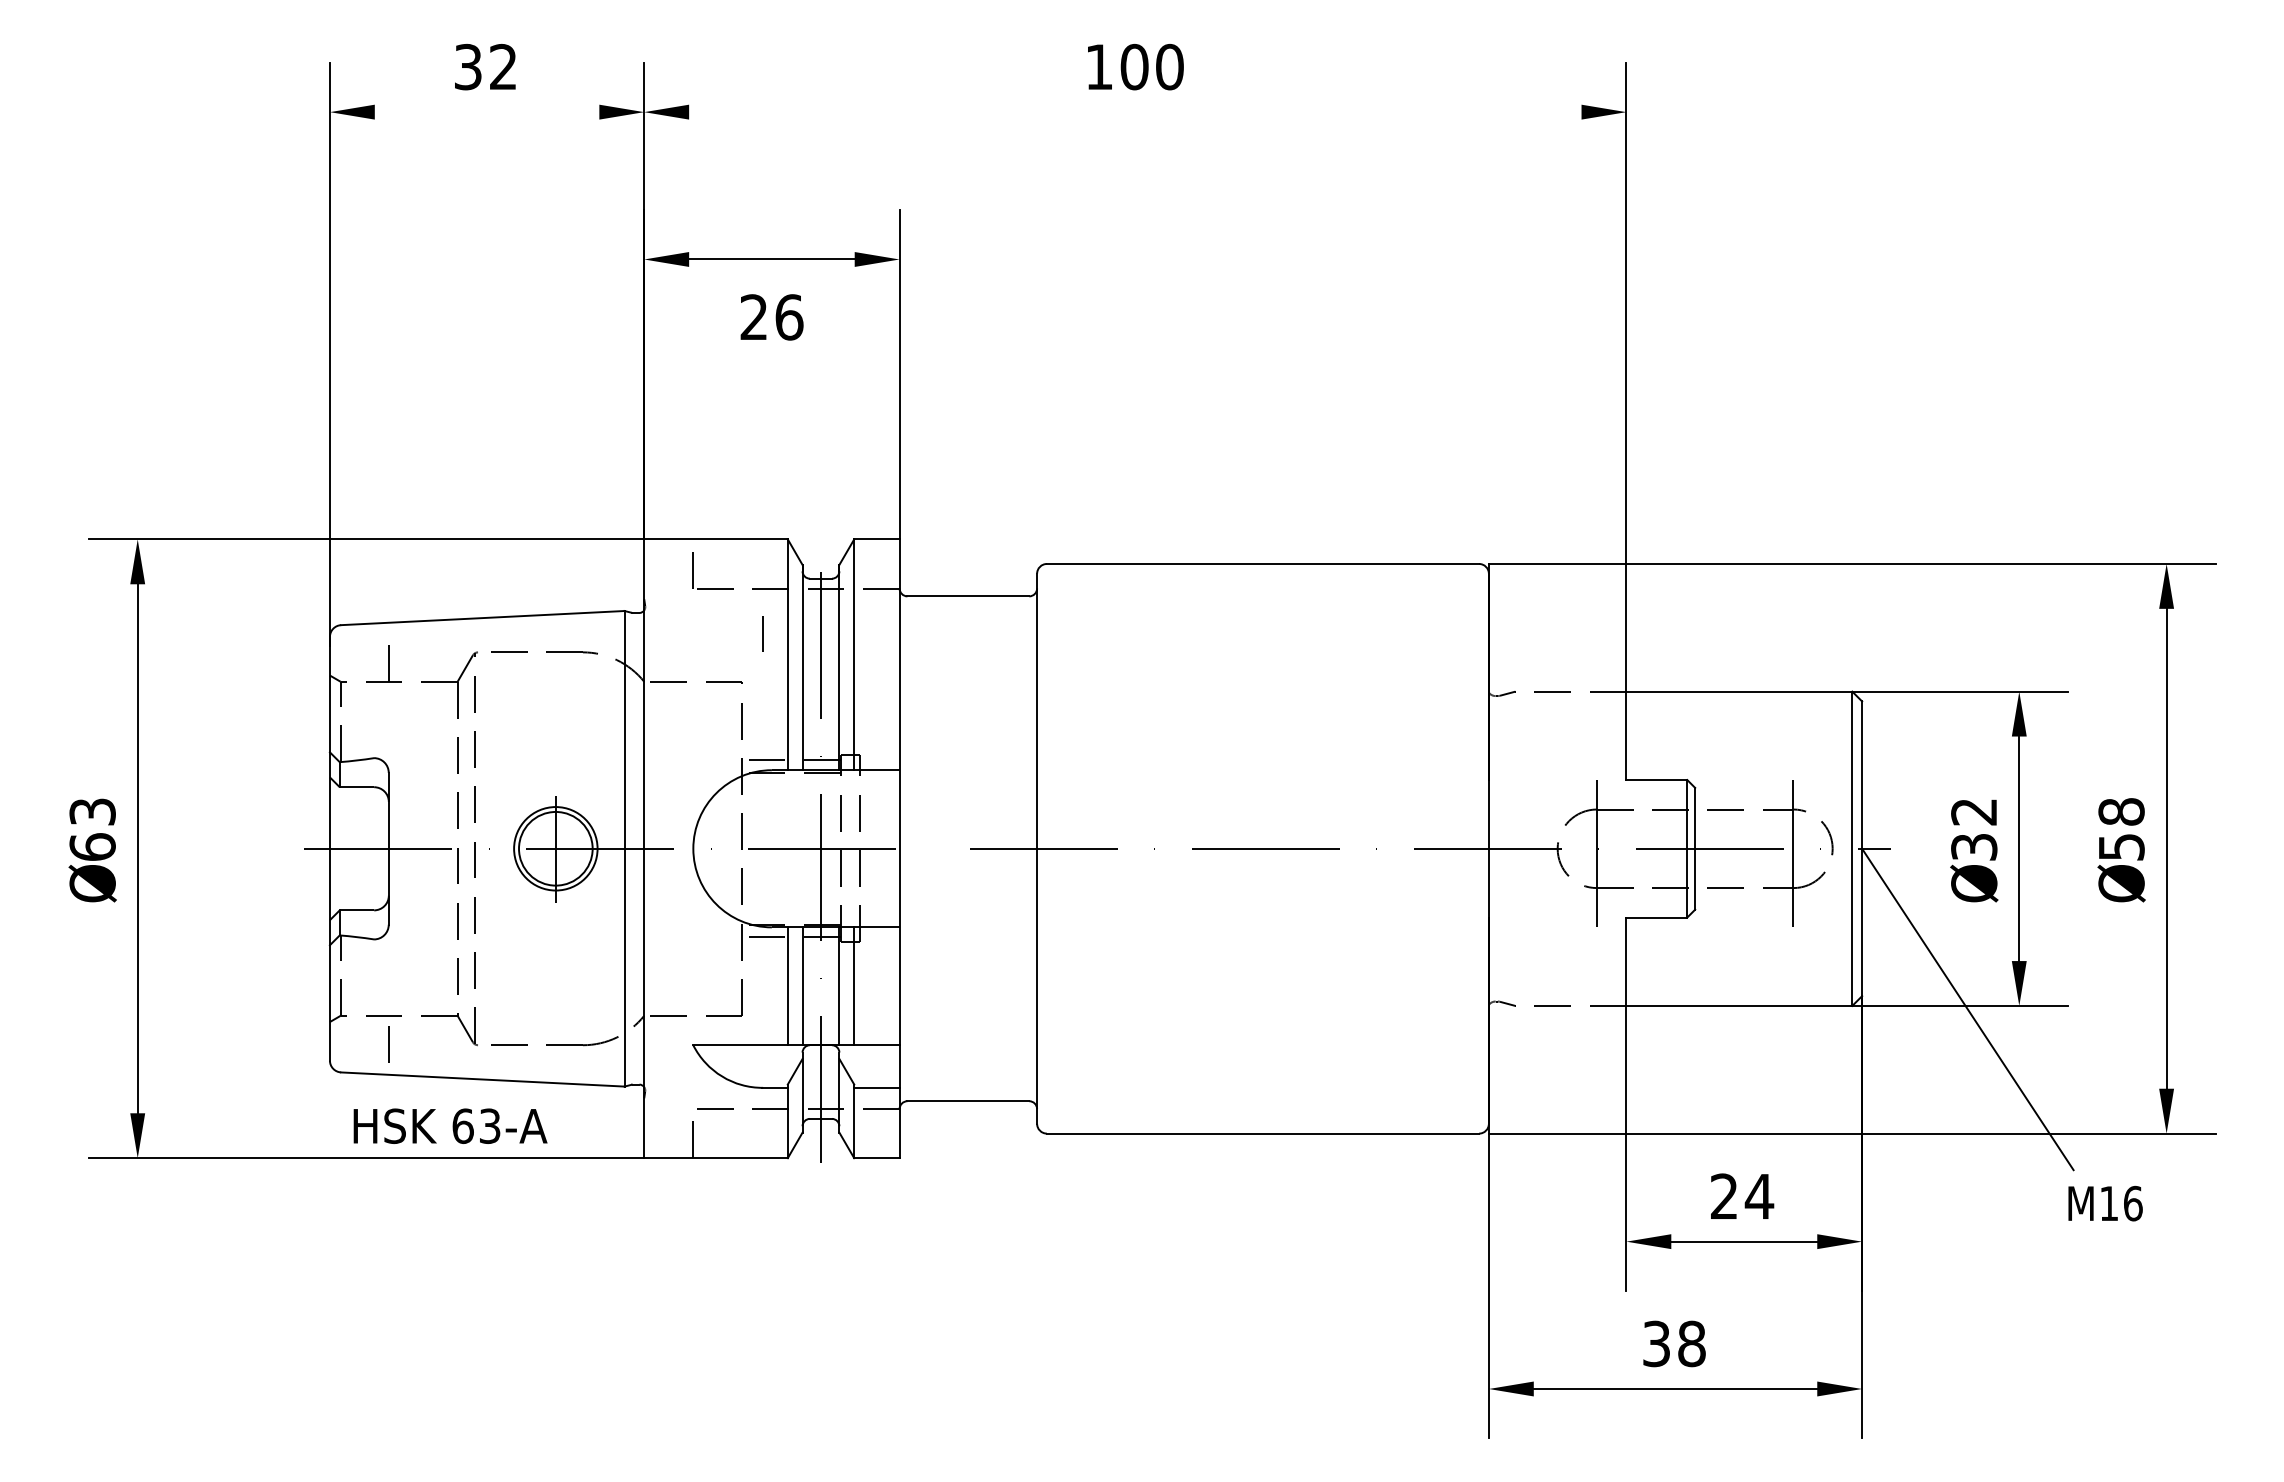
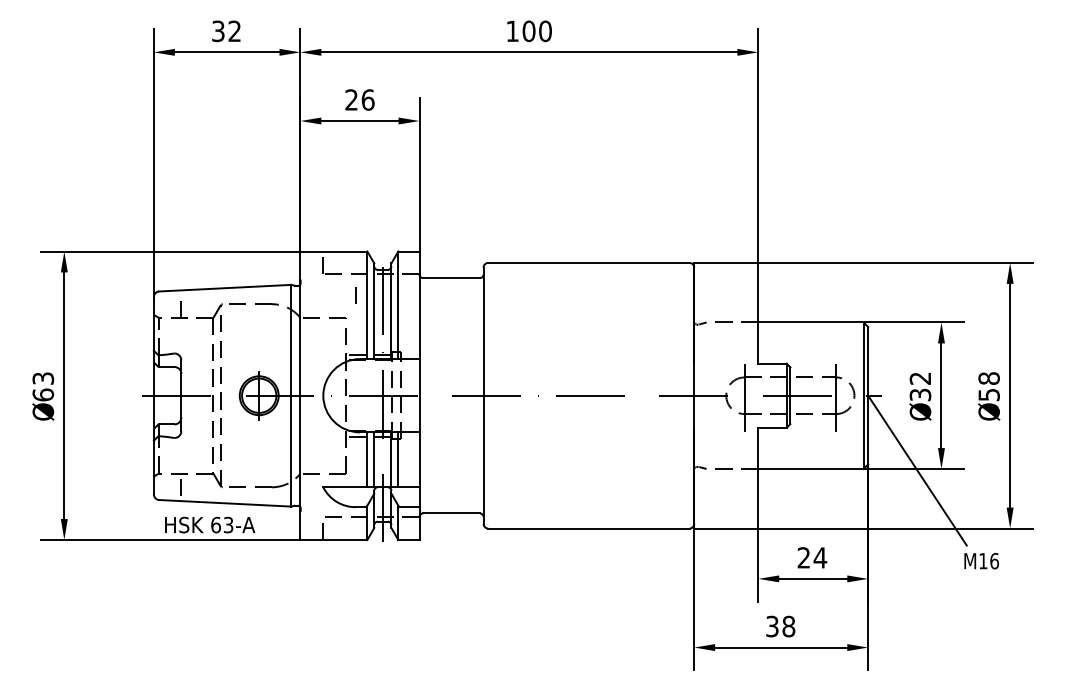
line: (485, 112) -> (226, 52), added
line: (1135, 112) -> (529, 52), added
text: (770, 316) -> (359, 99), moved

